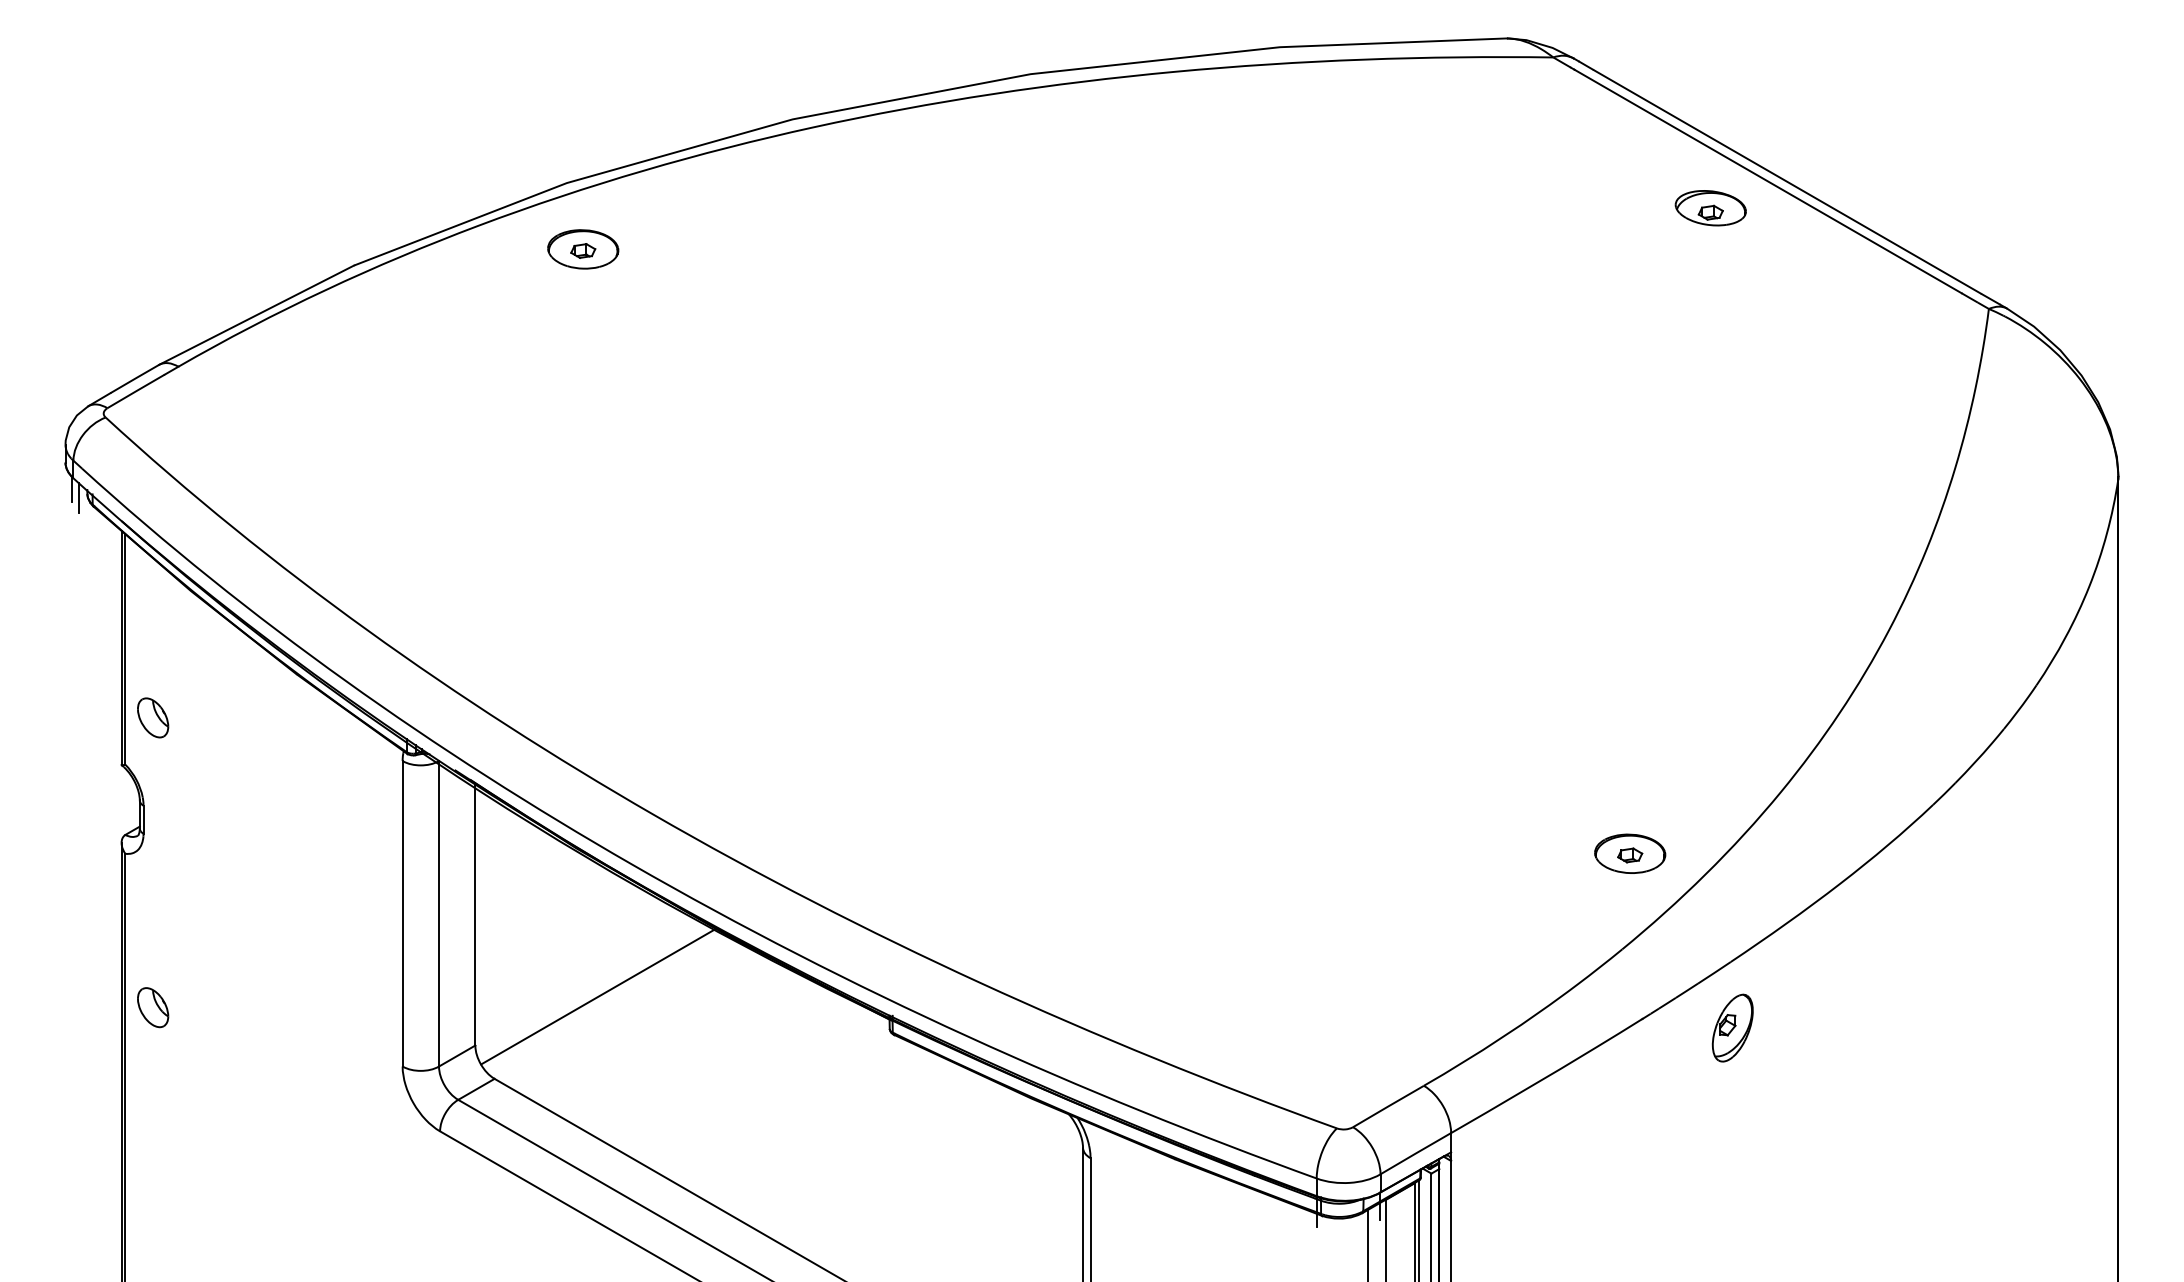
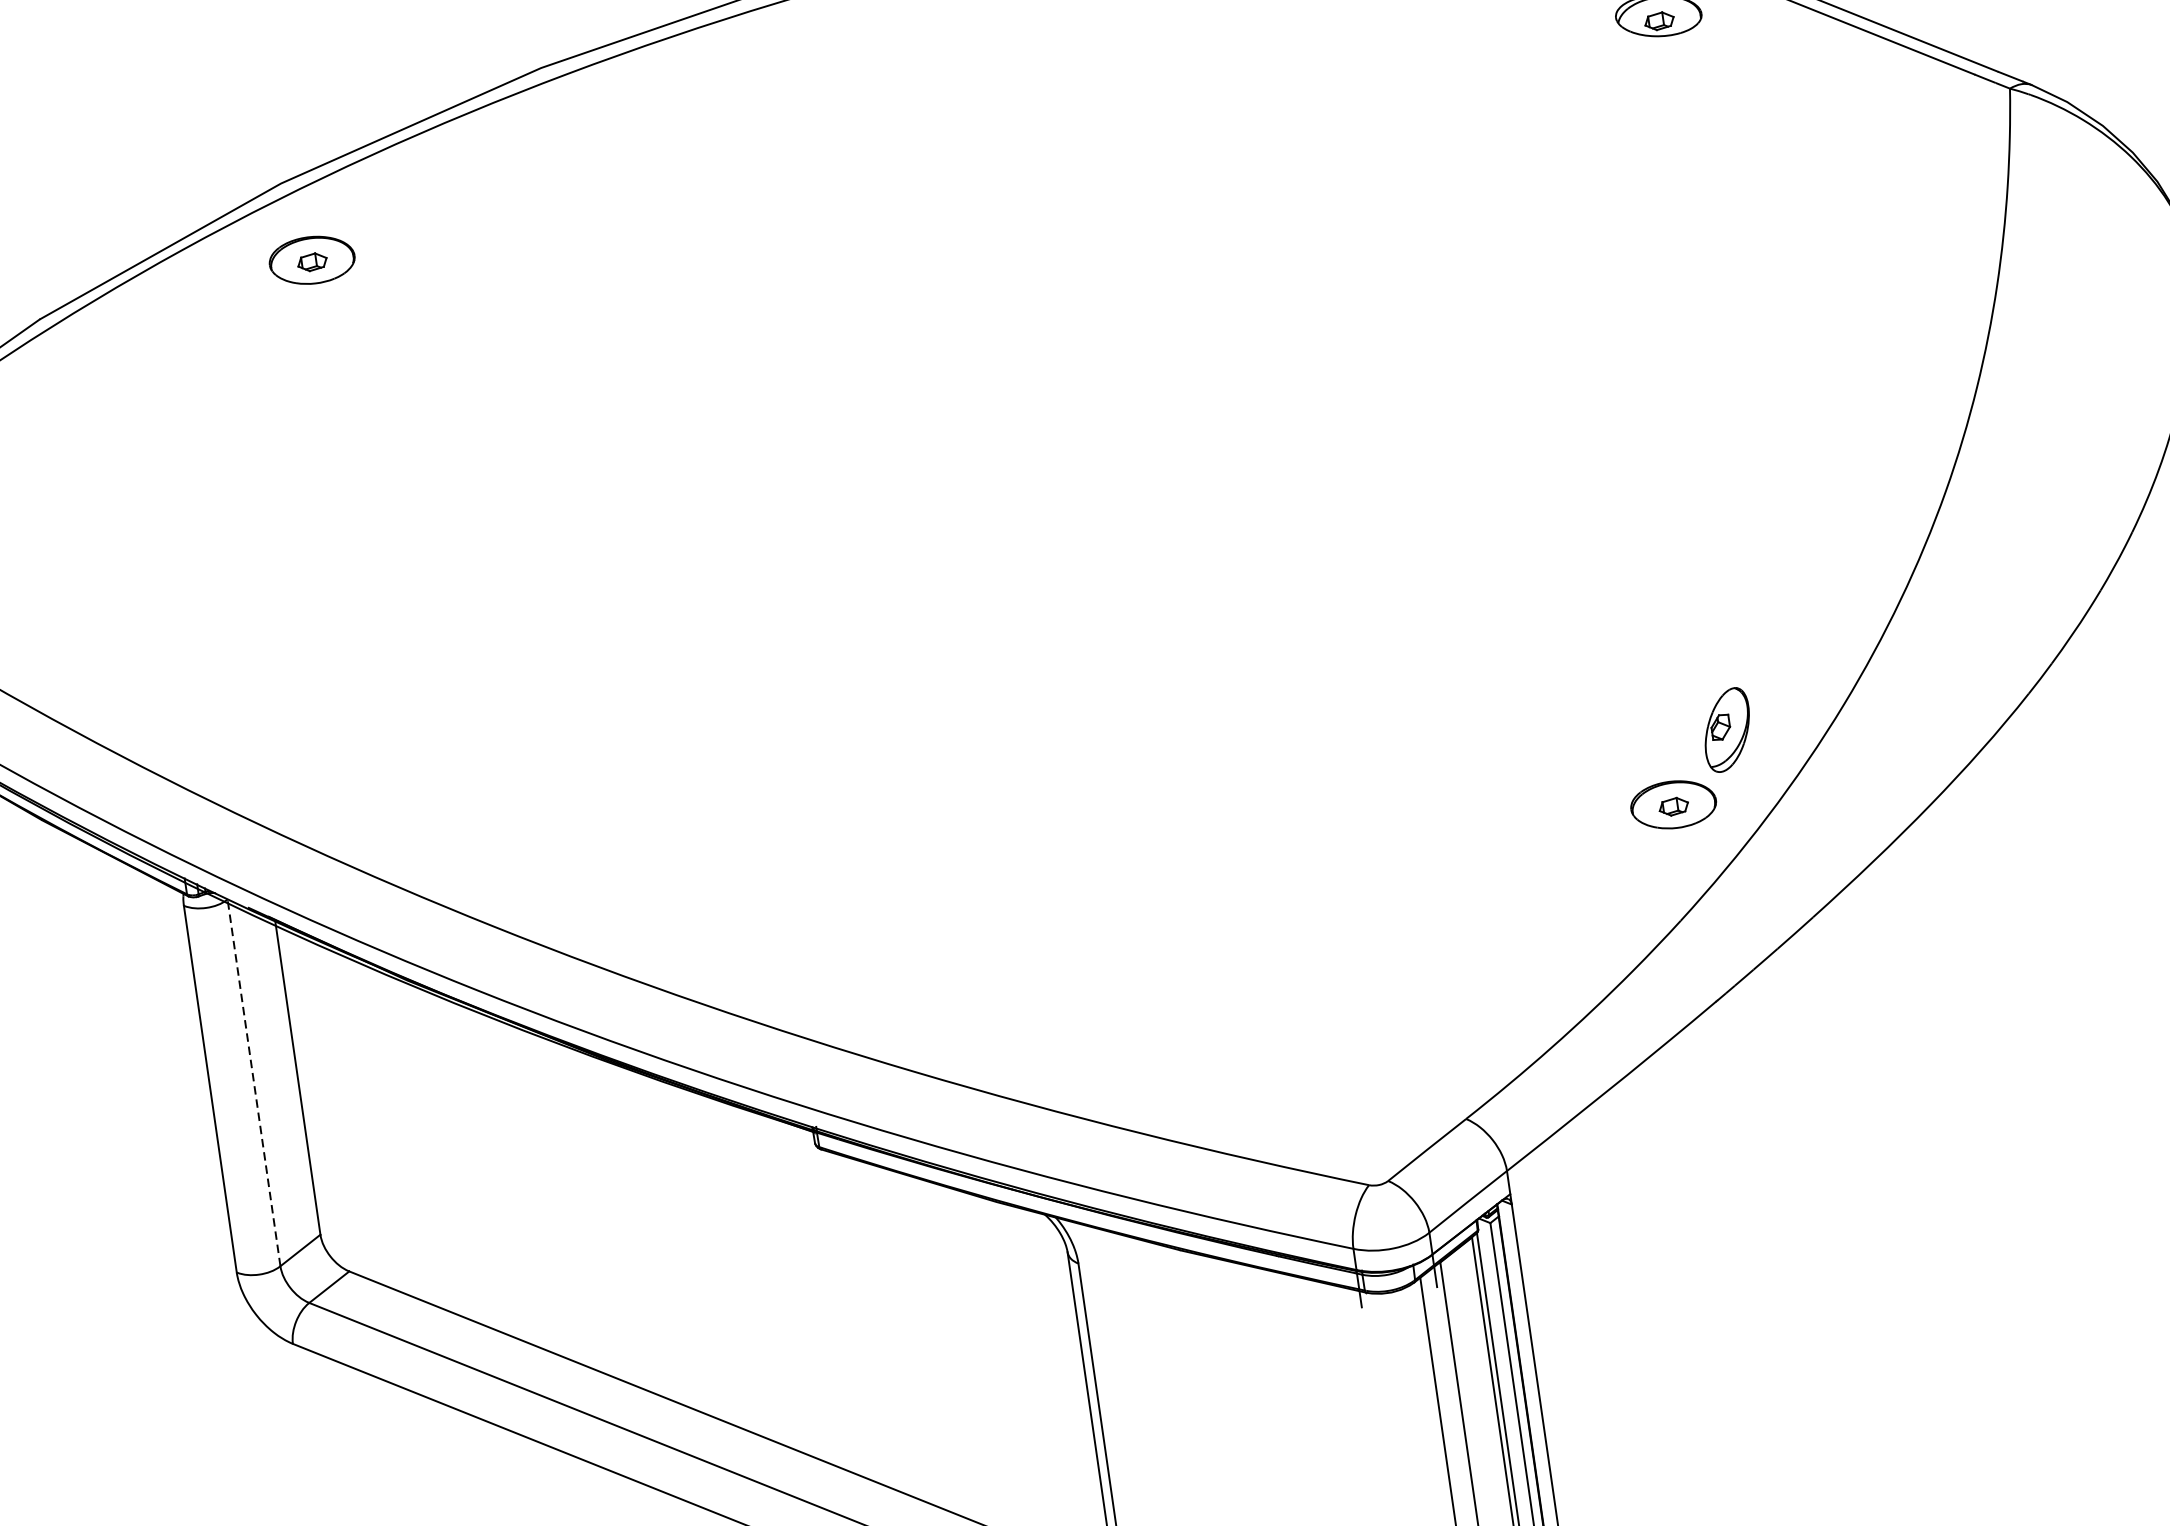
line: (439, 913) -> (254, 1082), solid -> dashed
line: (598, 996) -> (459, 1154), removed
part: (1732, 1027) -> (1726, 729), moved

